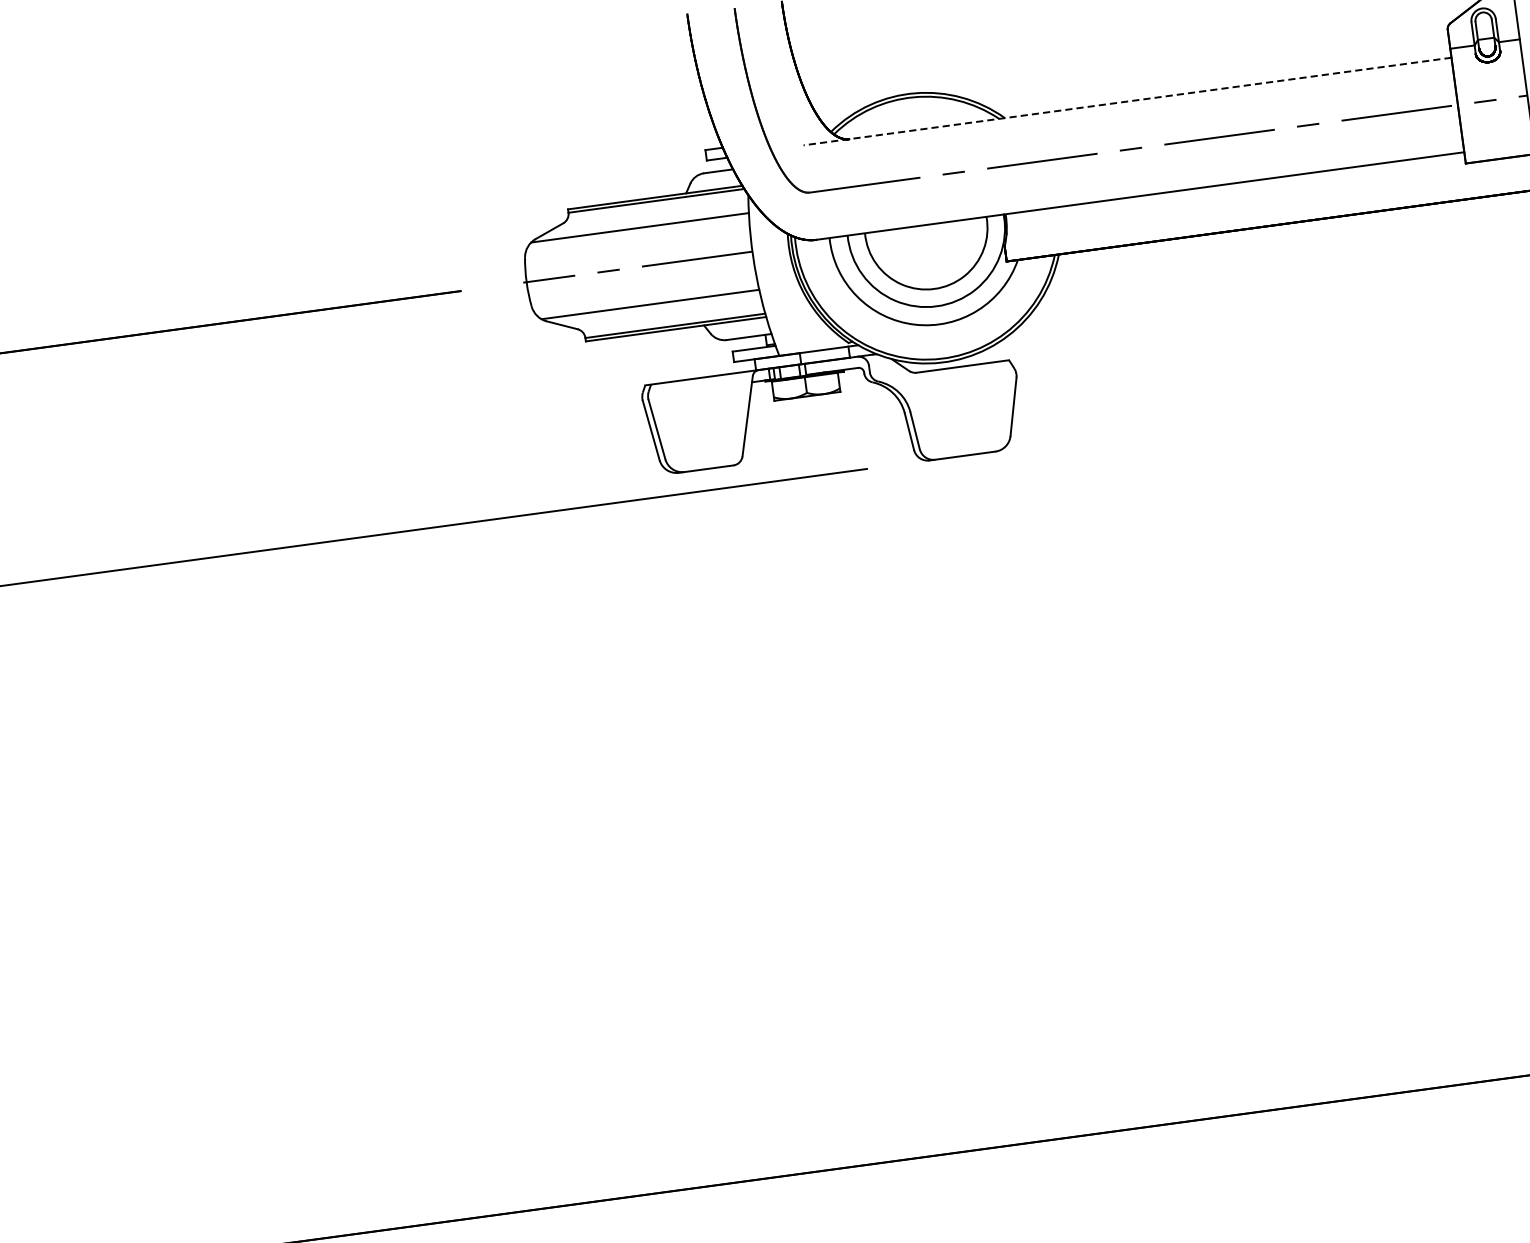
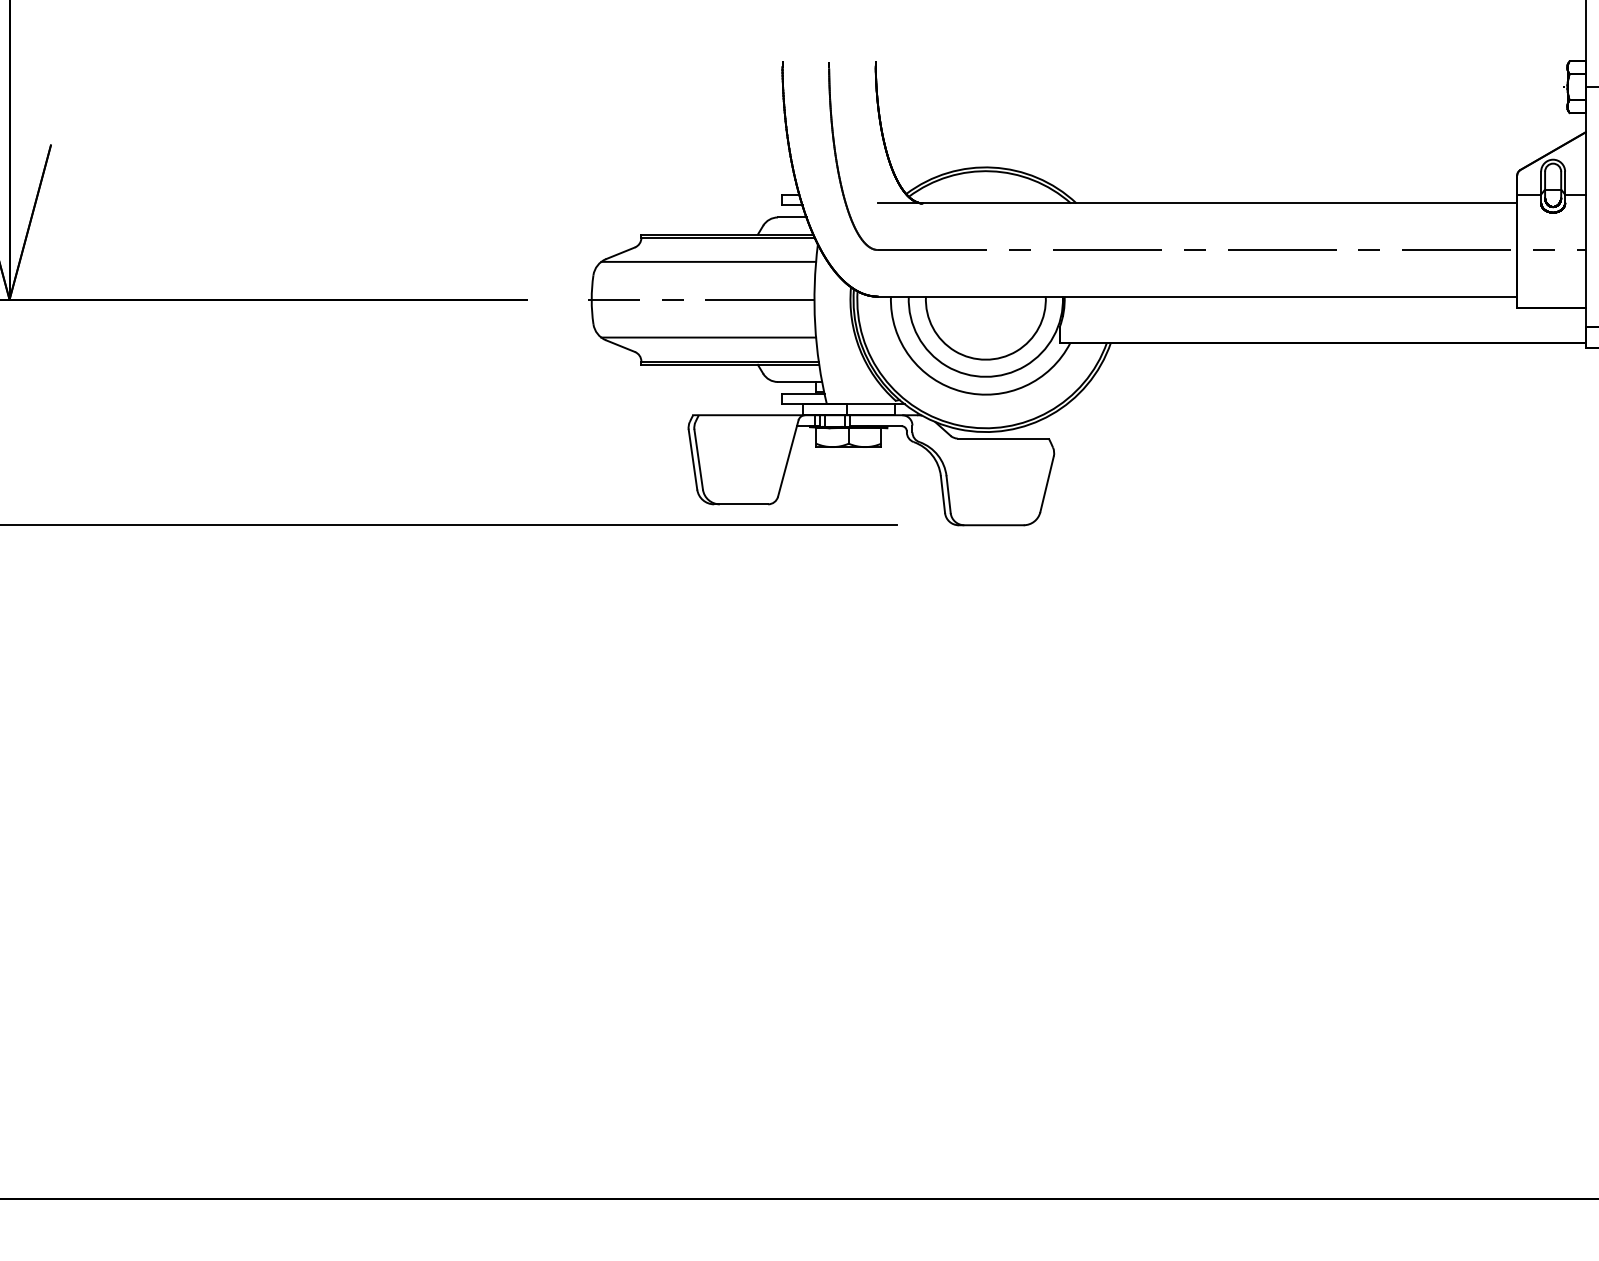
line: (1127, 101) -> (1197, 203), dashed -> solid

